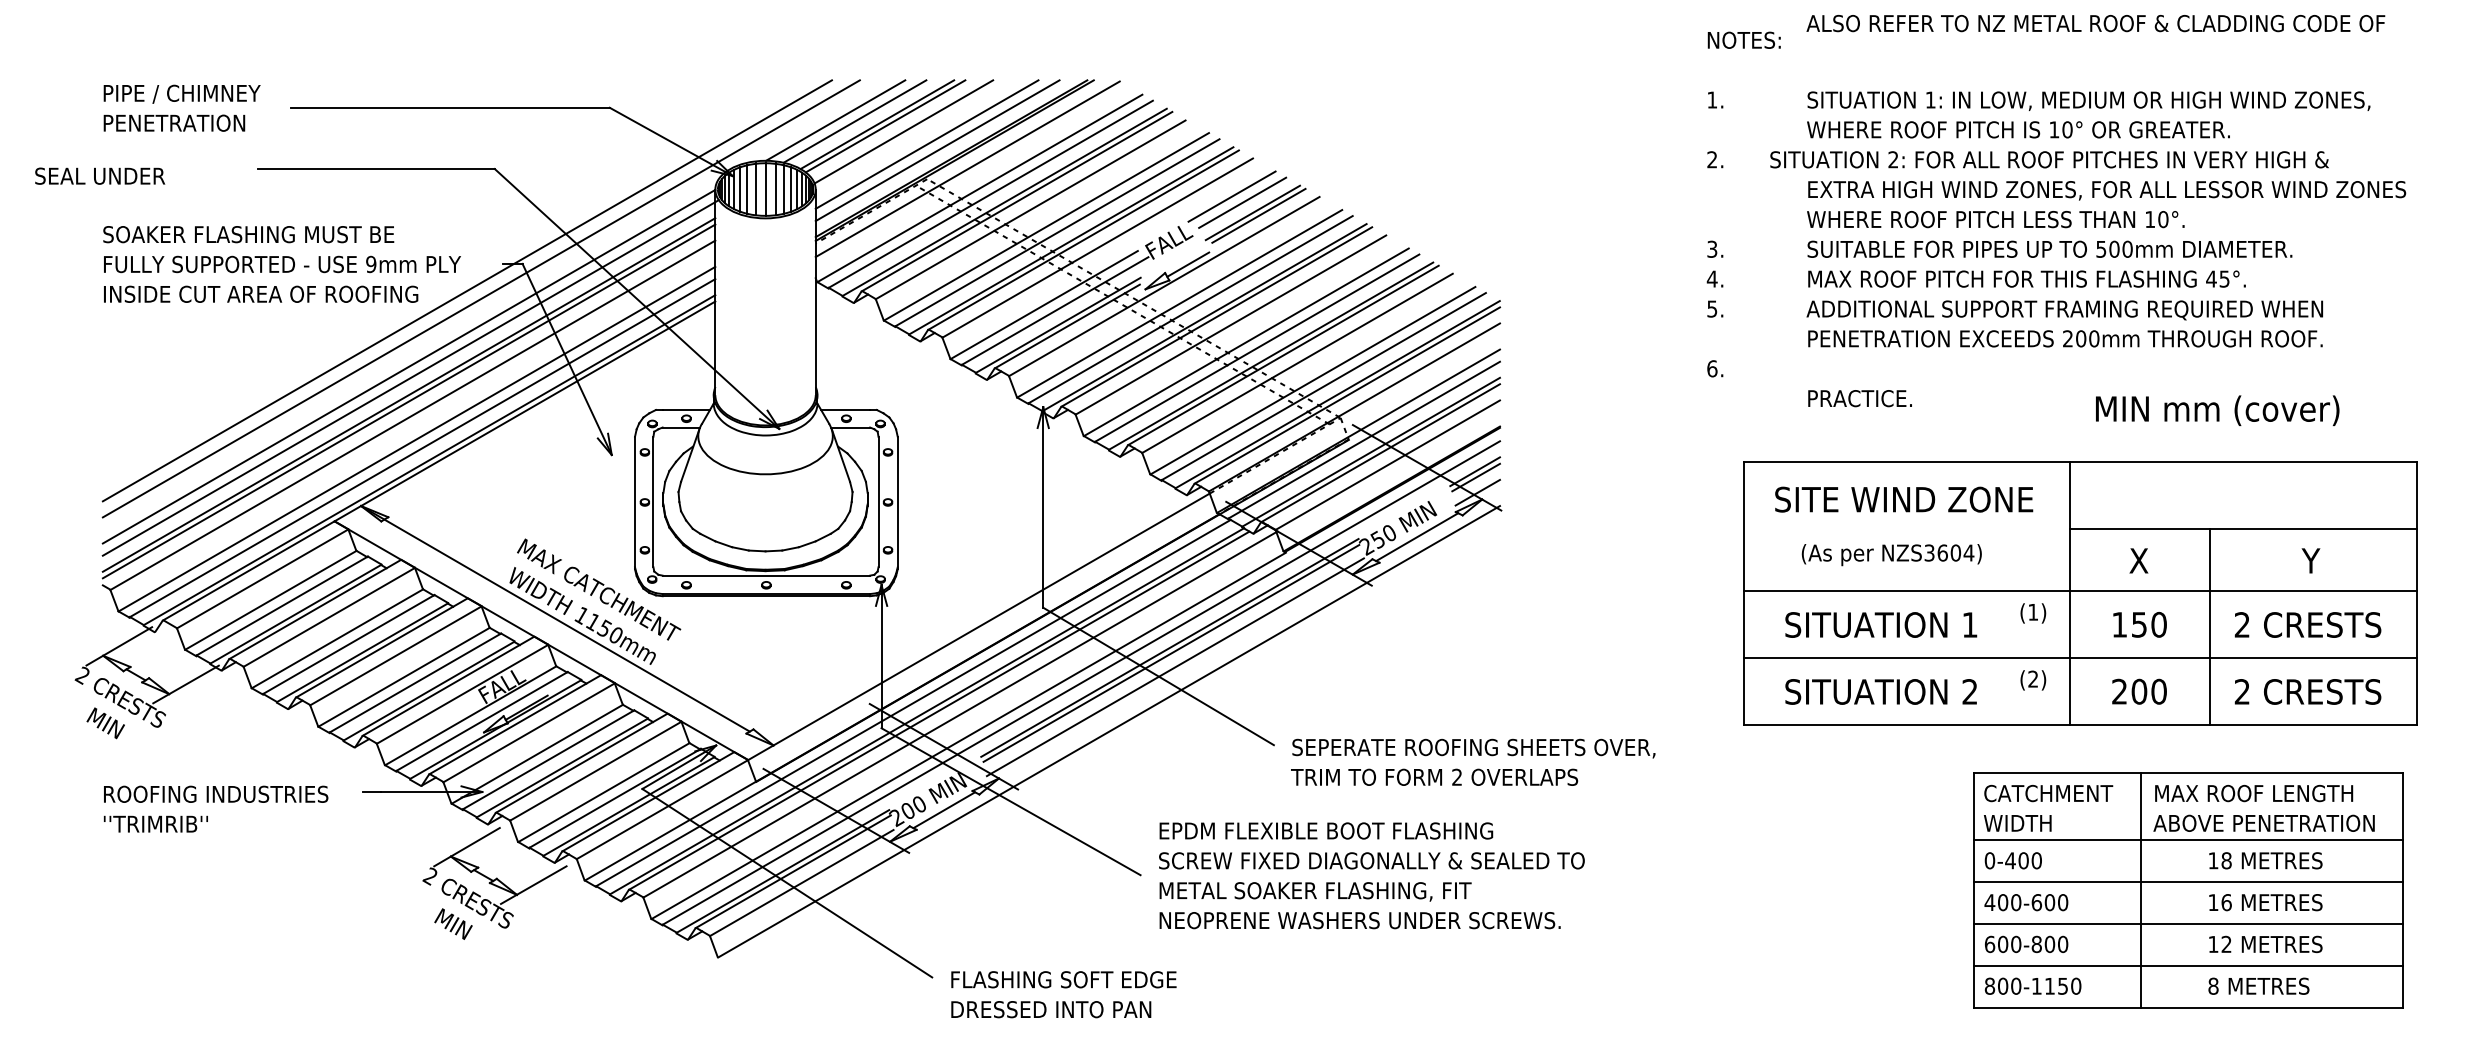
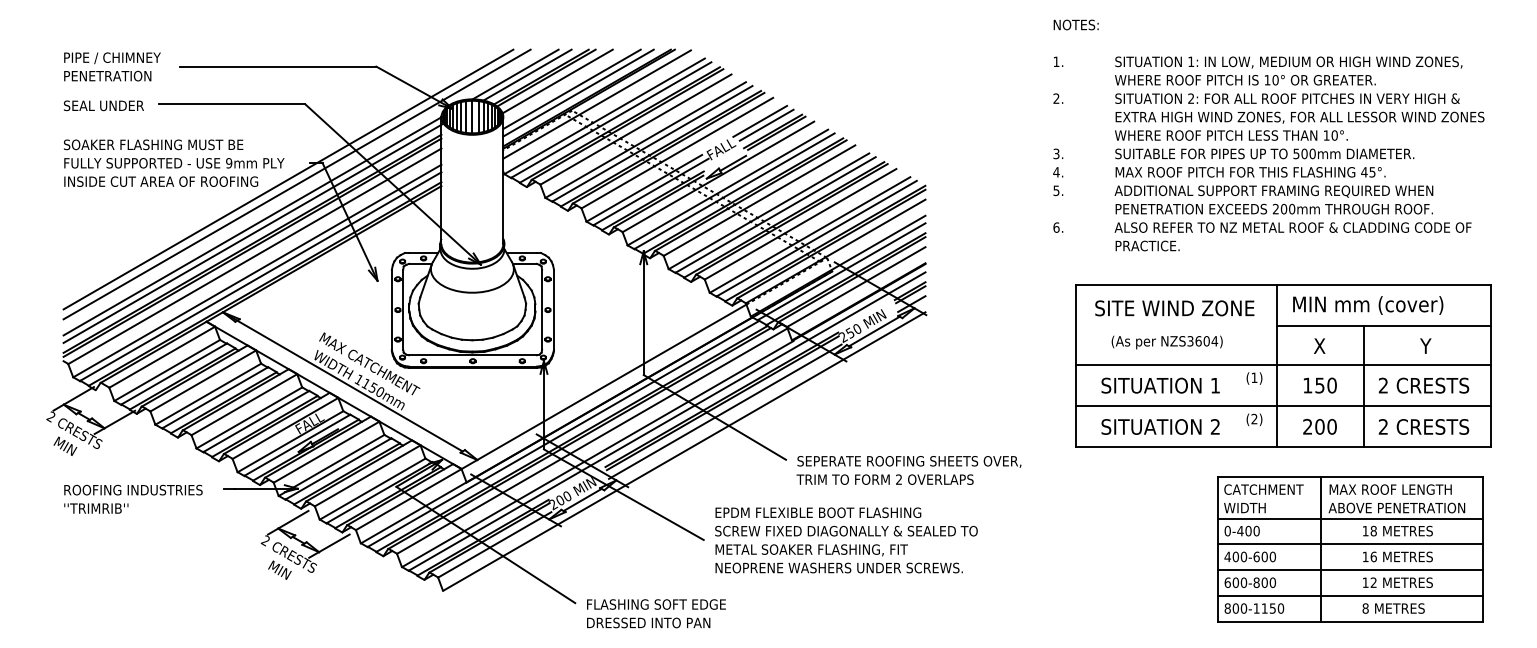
text: (2094, 23) -> (1292, 227), moved
text: (2049, 159) -> (1287, 98), moved
text: (99, 175) -> (103, 105), moved
text: (2218, 410) -> (1368, 305), moved

